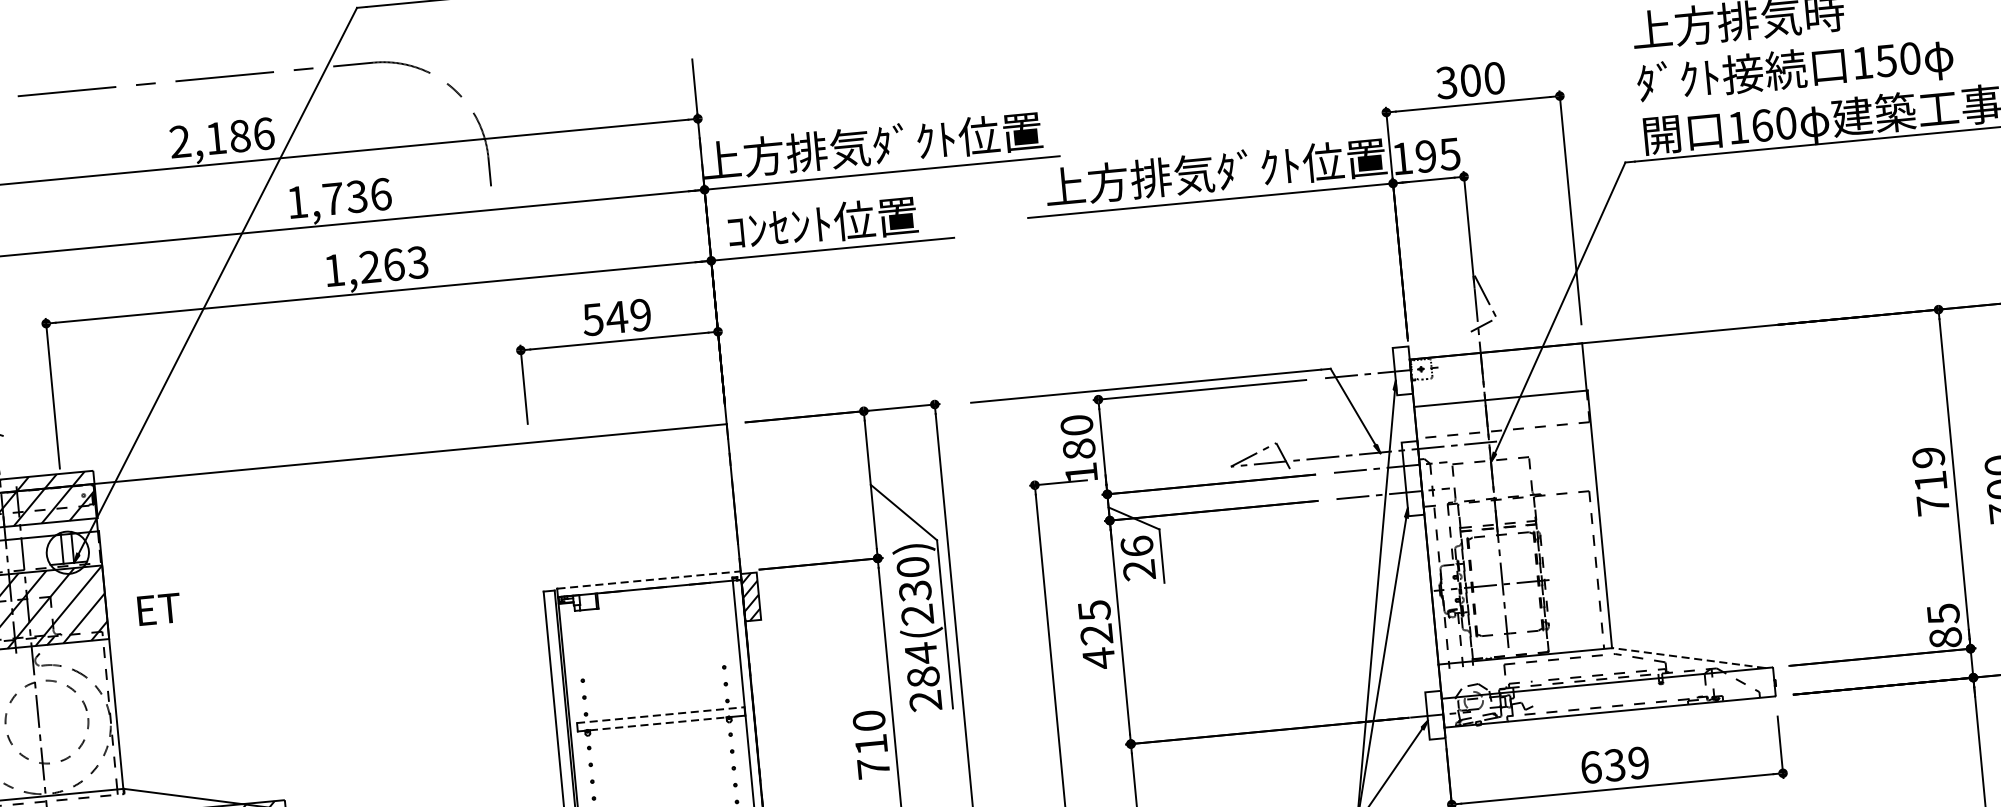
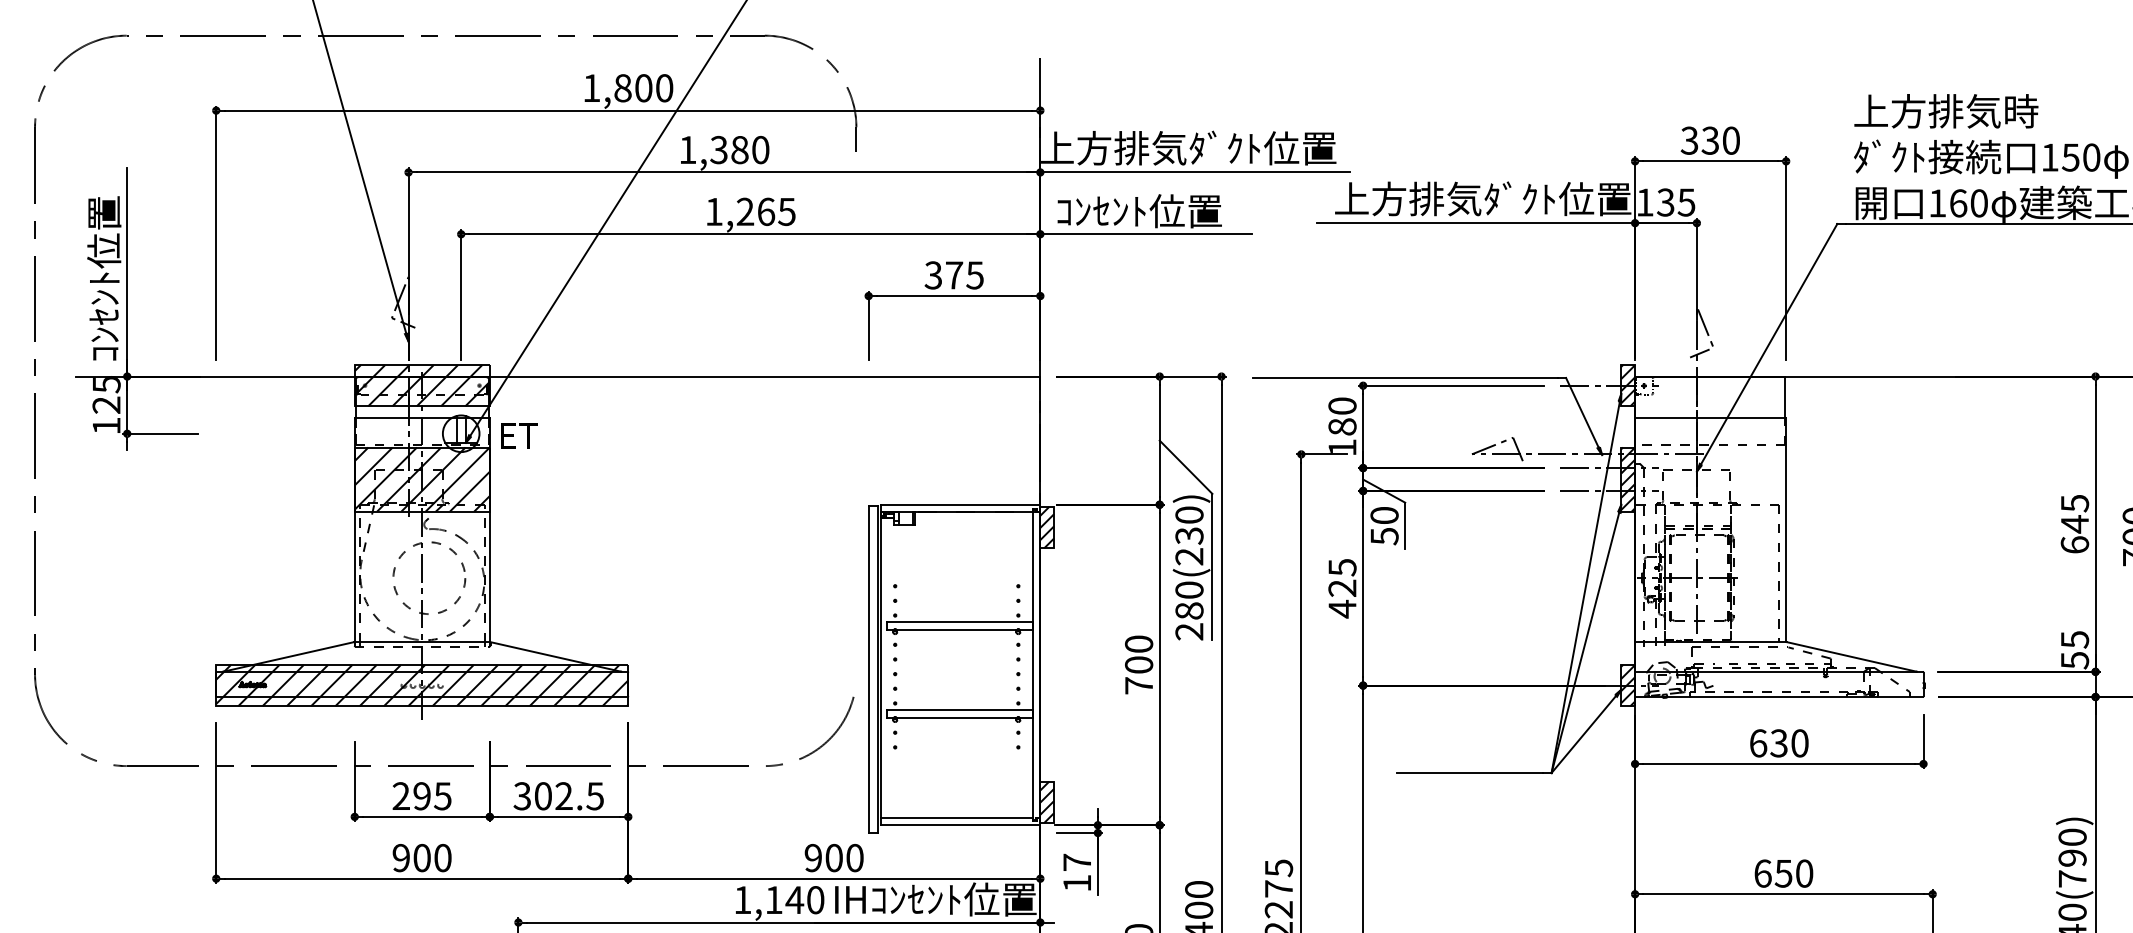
text: (1470, 80) -> (1710, 140), 300 -> 330
text: (222, 138) -> (628, 88), 2,186 -> 1,800
text: (1425, 156) -> (1665, 202), 195 -> 135
text: (356, 196) -> (739, 149), 1,736 -> 1,380
text: (418, 262) -> (787, 211), 1,263 -> 1,265
text: (616, 317) -> (953, 275), 549 -> 375
hatch: (1403, 370) -> (1628, 385), added
hatch: (1413, 478) -> (1628, 479), added
text: (1930, 481) -> (2074, 524), 719 -> 645
text: (1138, 557) -> (1384, 525), 26 -> 50
line: (648, 579) -> (960, 504), dashed -> solid
text: (159, 608) -> (519, 435), moved
text: (1945, 638) -> (2074, 660), 85 -> 55
text: (921, 653) -> (1189, 590), 284(230) -> 280(230)
line: (1688, 657) -> (1851, 656), dashed -> solid
line: (660, 715) -> (959, 622), dashed -> solid
hatch: (1435, 715) -> (1628, 685), added
line: (657, 723) -> (956, 629), dashed -> solid
text: (871, 744) -> (1139, 664), 710 -> 700
text: (1638, 763) -> (1799, 743), 639 -> 630

